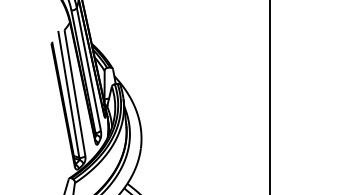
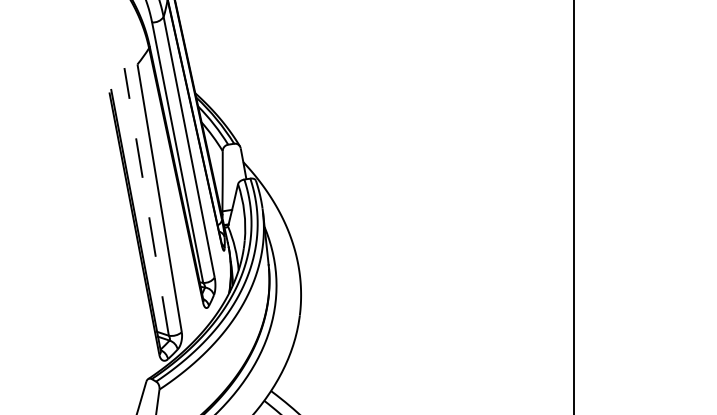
line: (68, 94) -> (145, 201), solid -> dashed

